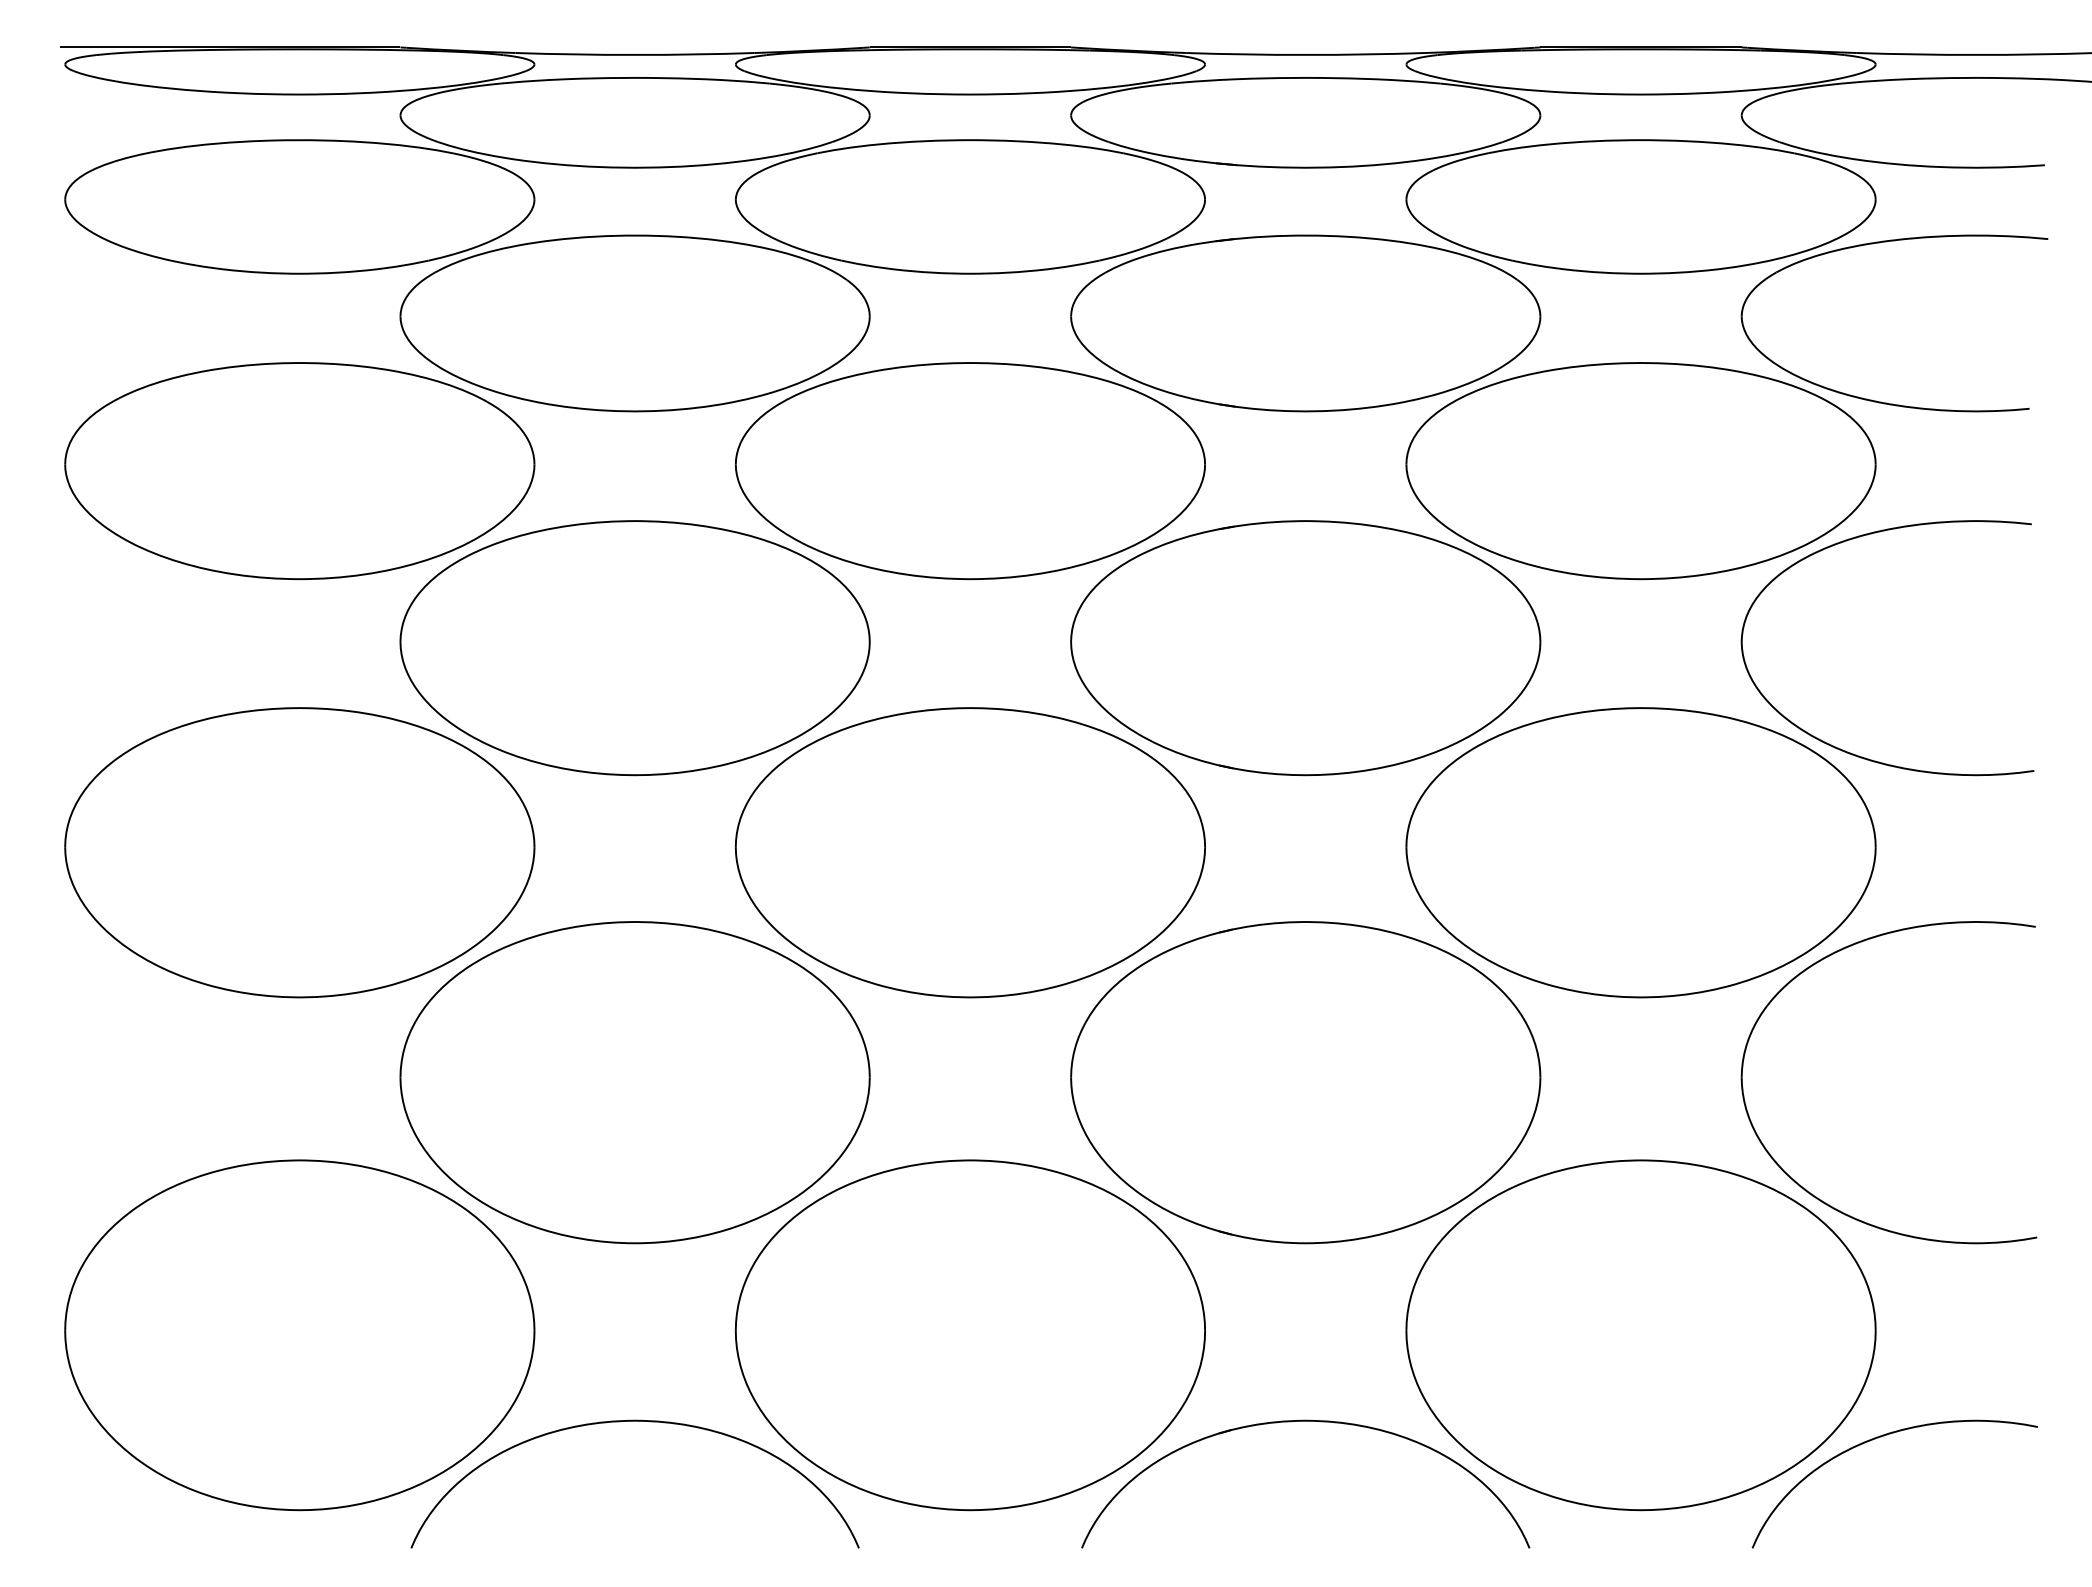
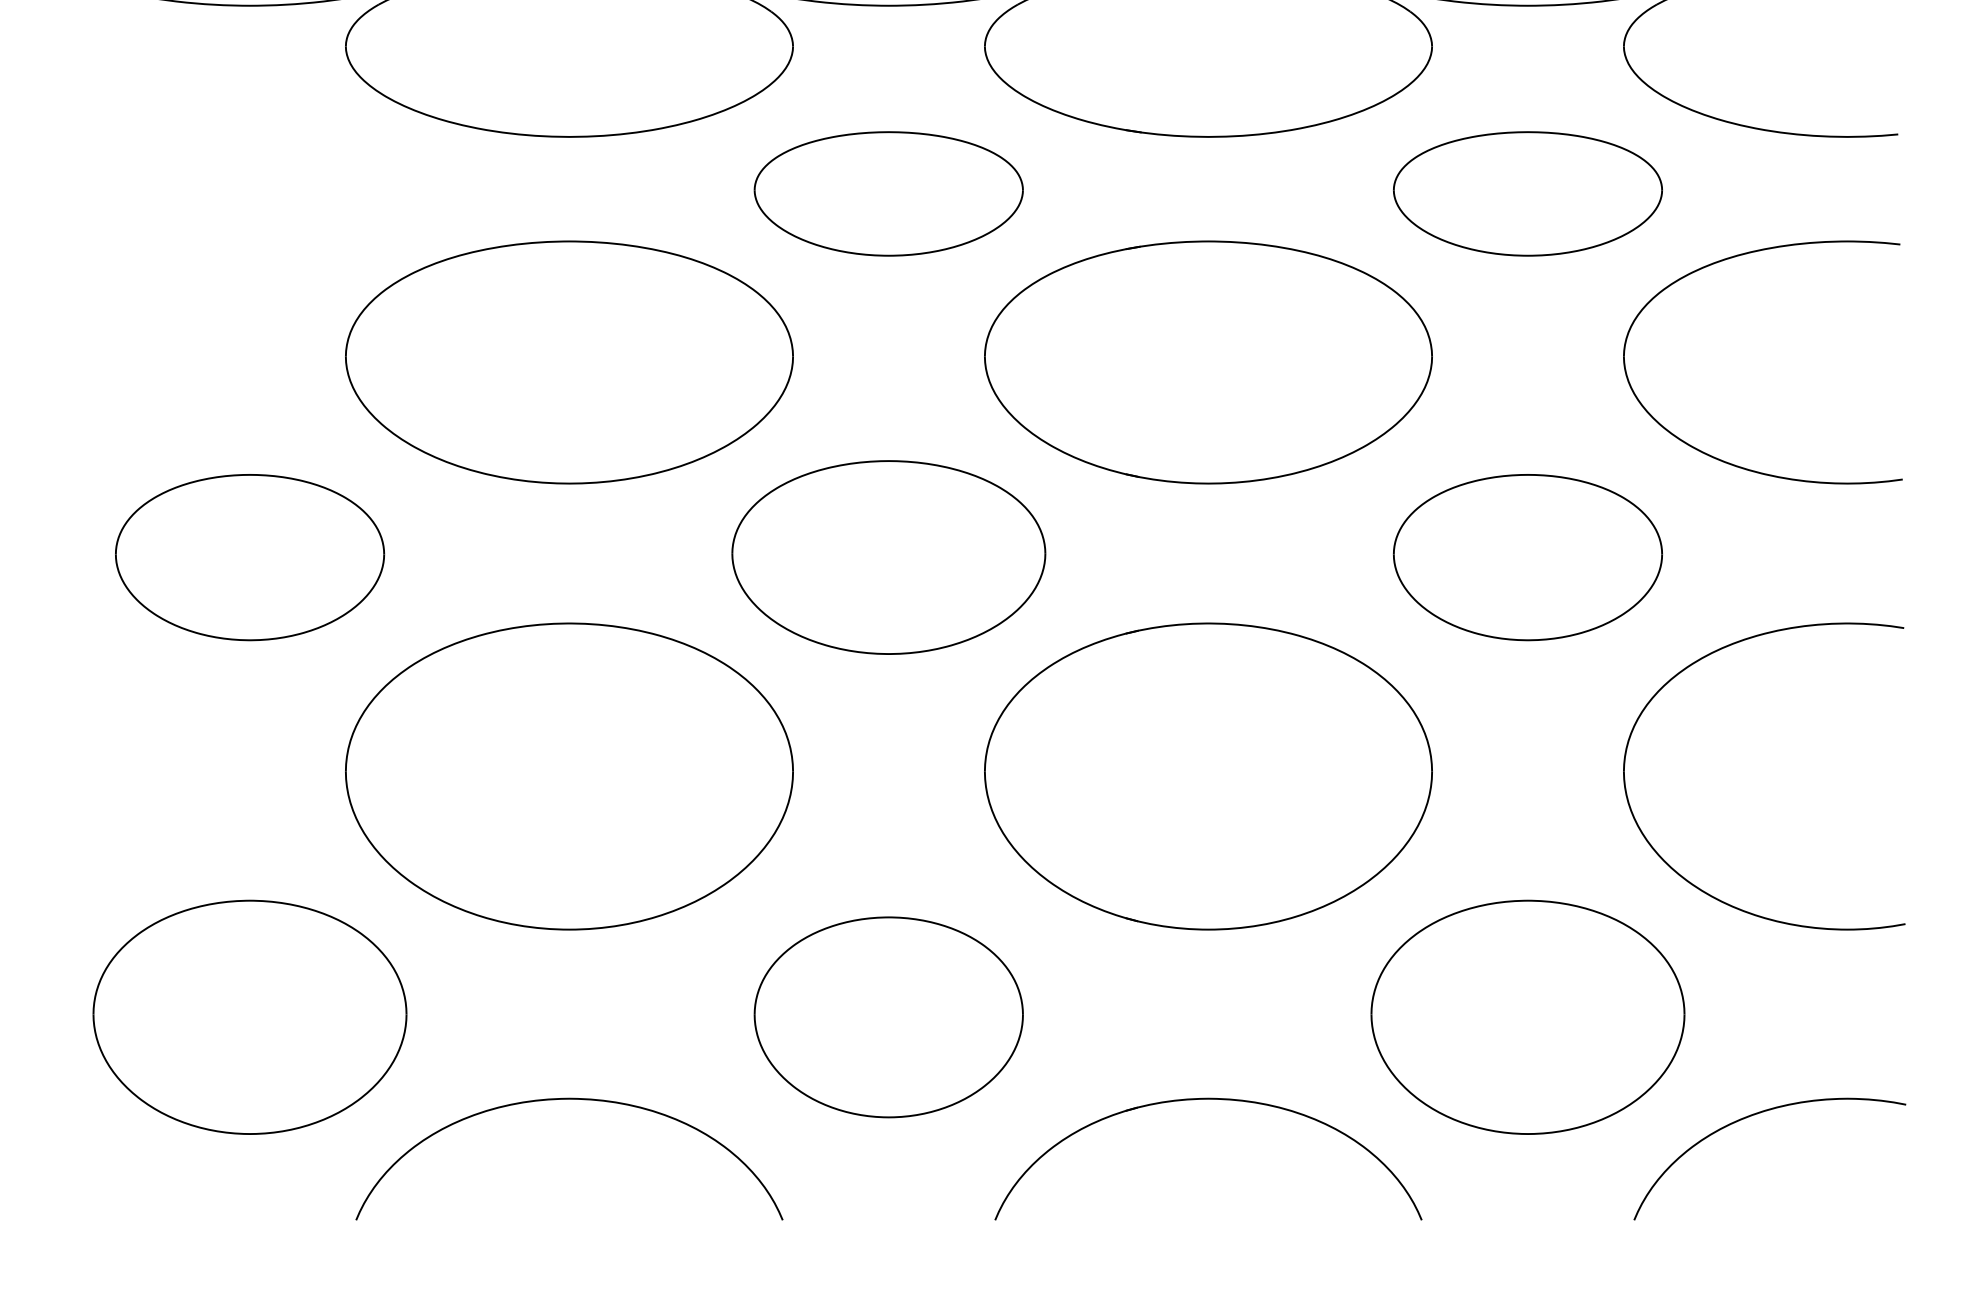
part: (299, 471) -> (249, 194), removed
part: (969, 471) -> (888, 194), size x0.6
part: (1640, 471) -> (1527, 194), size x0.6
part: (299, 852) -> (249, 557), size x0.6
part: (969, 852) -> (888, 557), size x0.7
part: (1640, 852) -> (1527, 557), size x0.6
part: (299, 1335) -> (249, 1017), size x0.7
part: (969, 1335) -> (888, 1017), size x0.6
part: (1640, 1335) -> (1527, 1017), size x0.7

